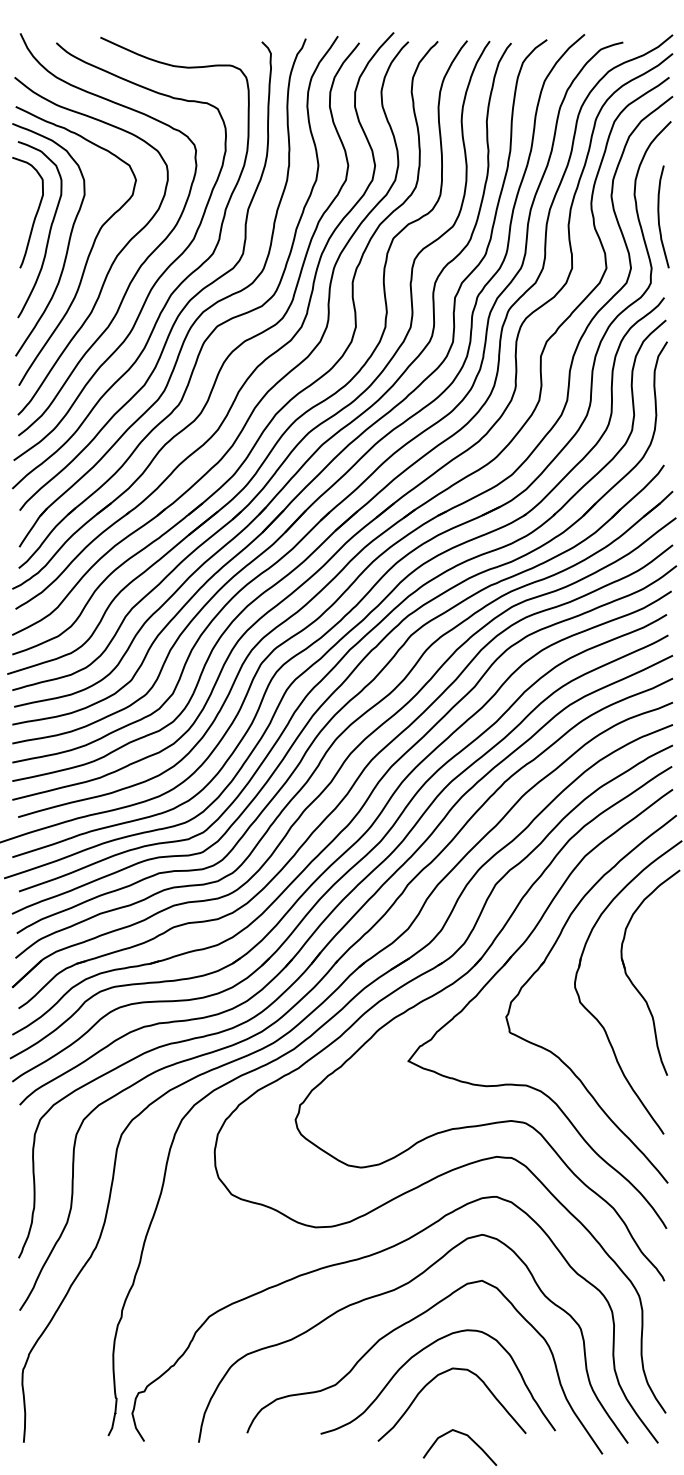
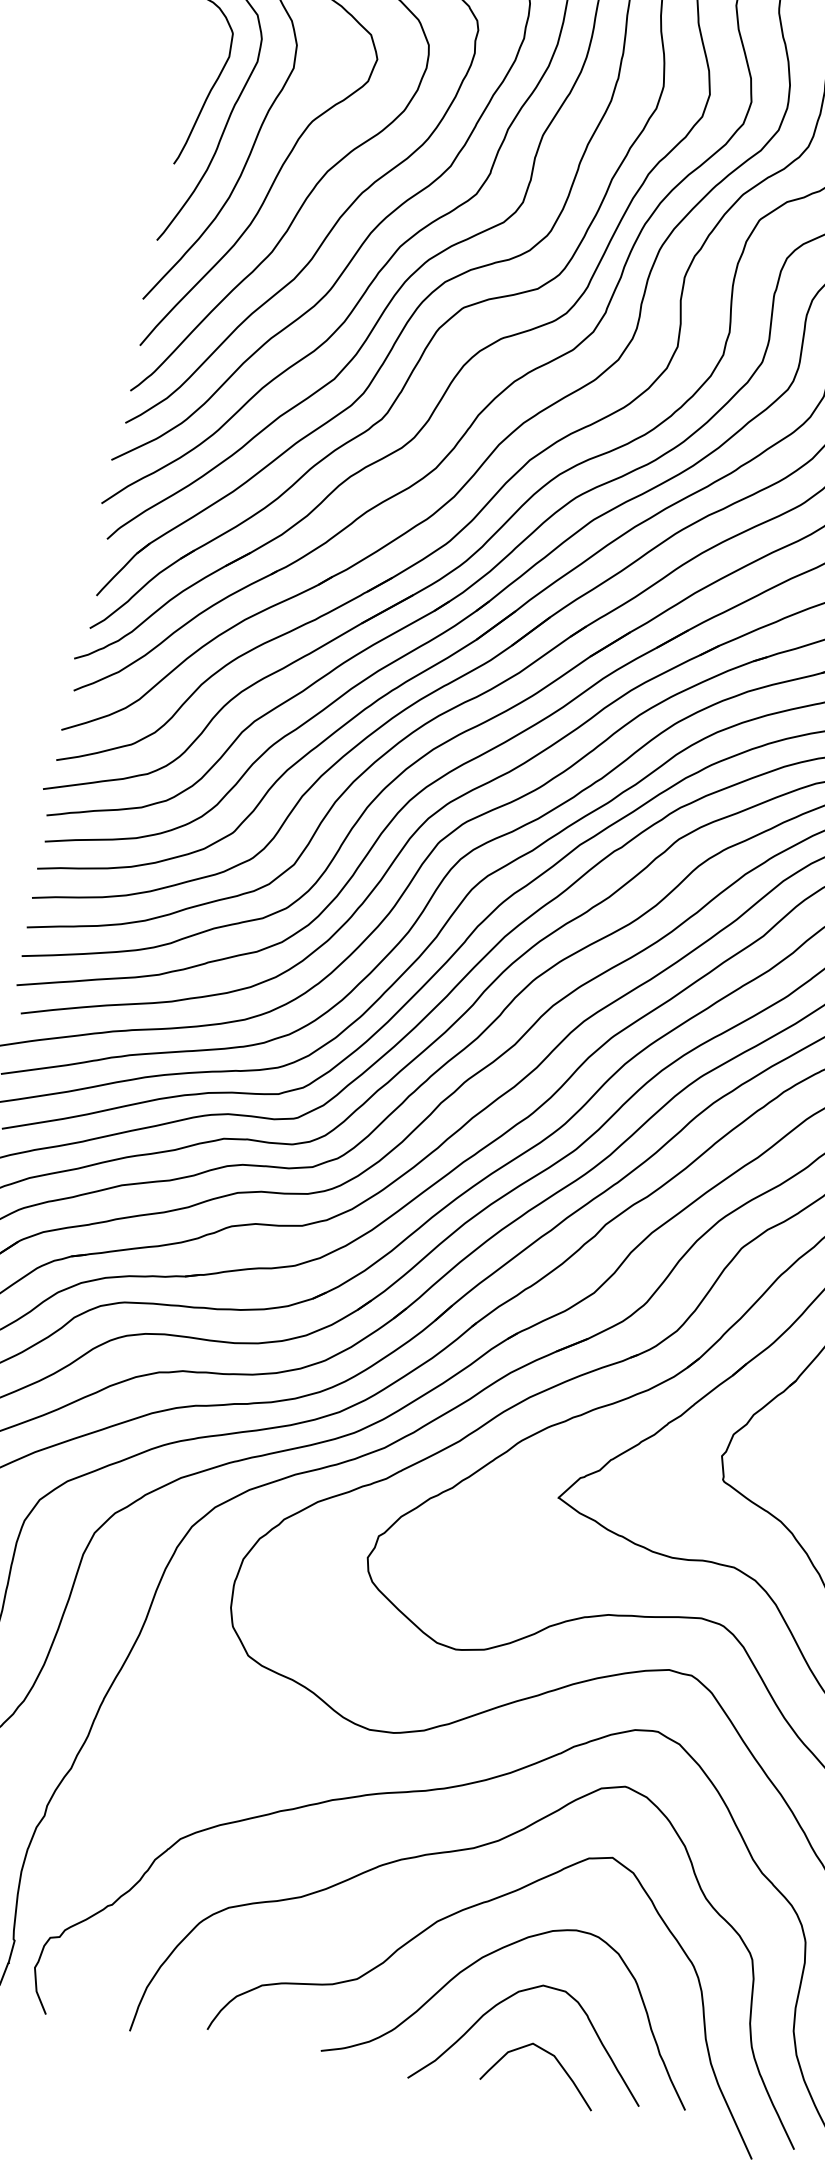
curve: (464, 1435) -> (549, 2055), moved

